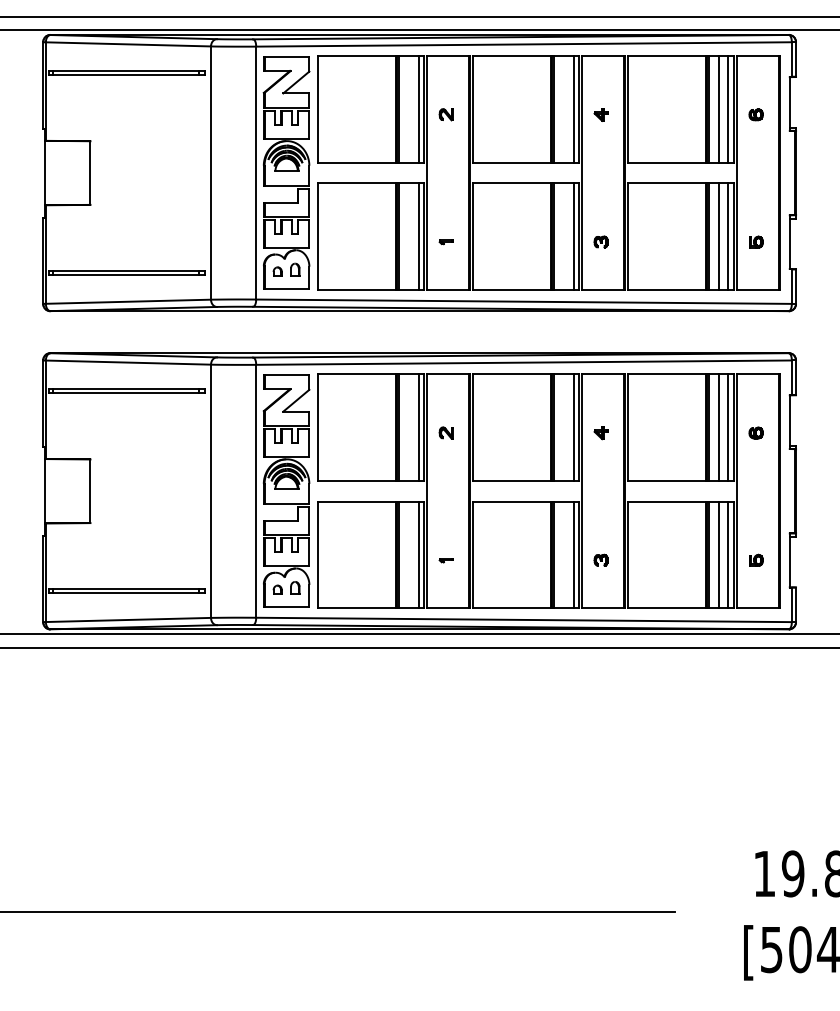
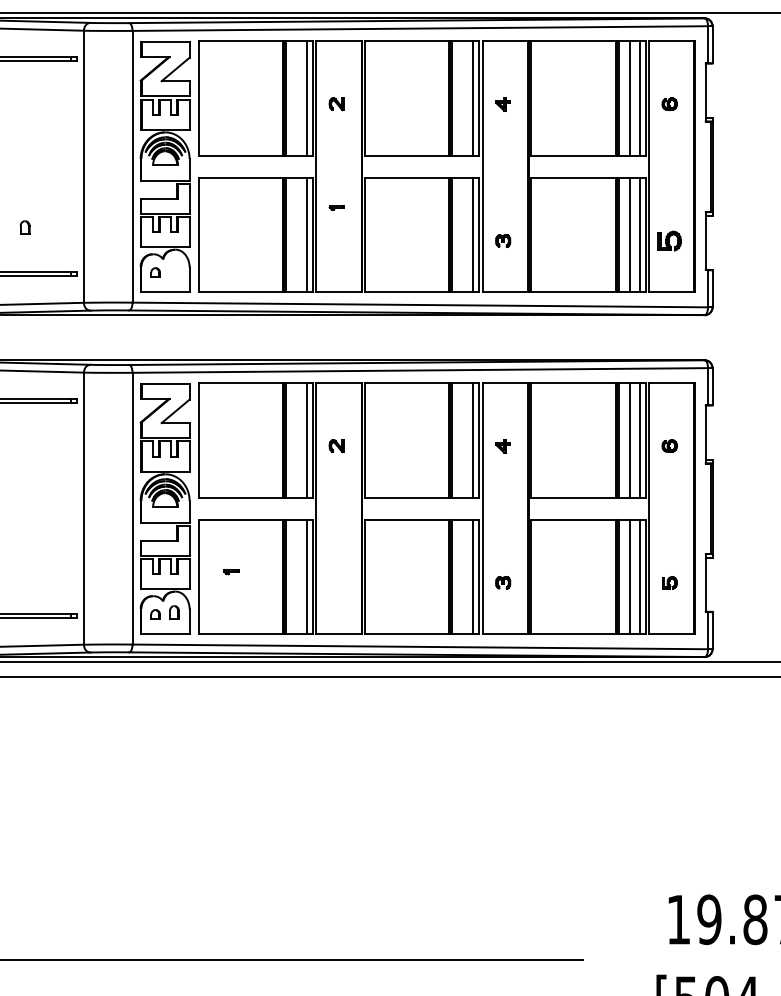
part: (756, 241) -> (670, 240), size x1.6
part: (445, 242) -> (335, 208), moved
part: (295, 269) -> (25, 227), moved
part: (445, 560) -> (230, 572), moved

